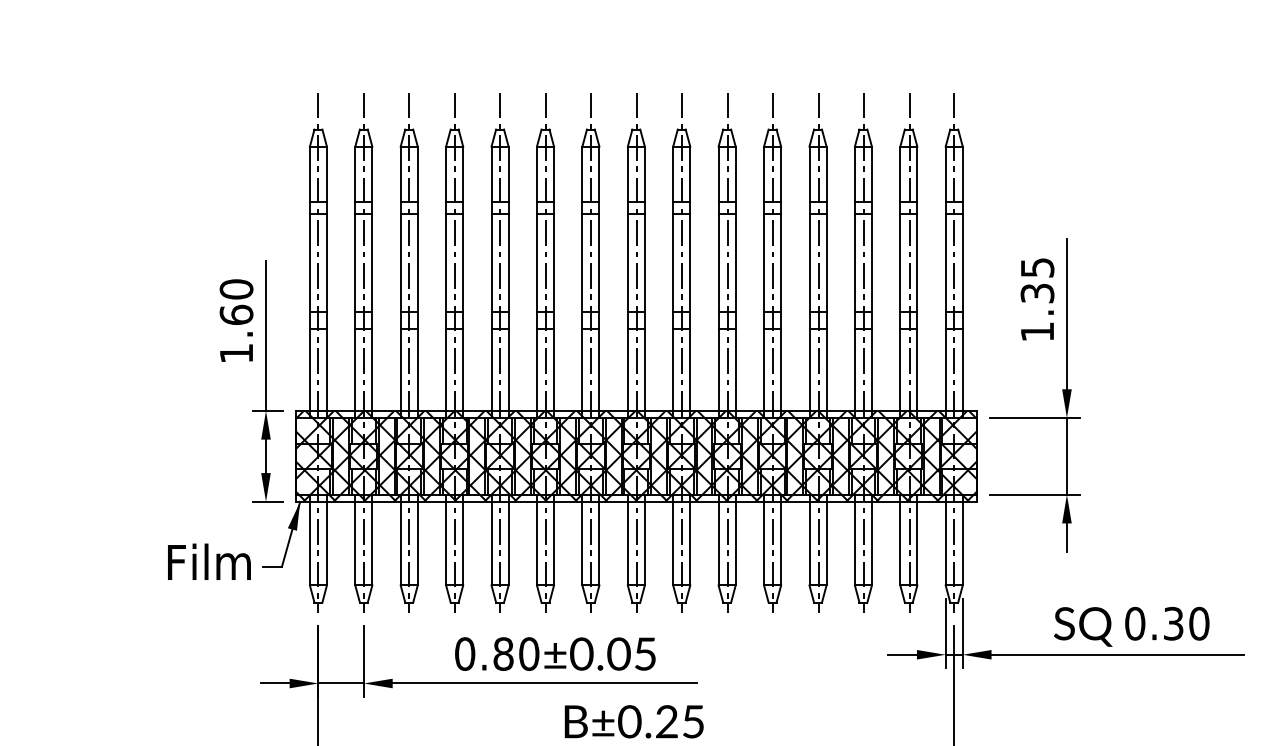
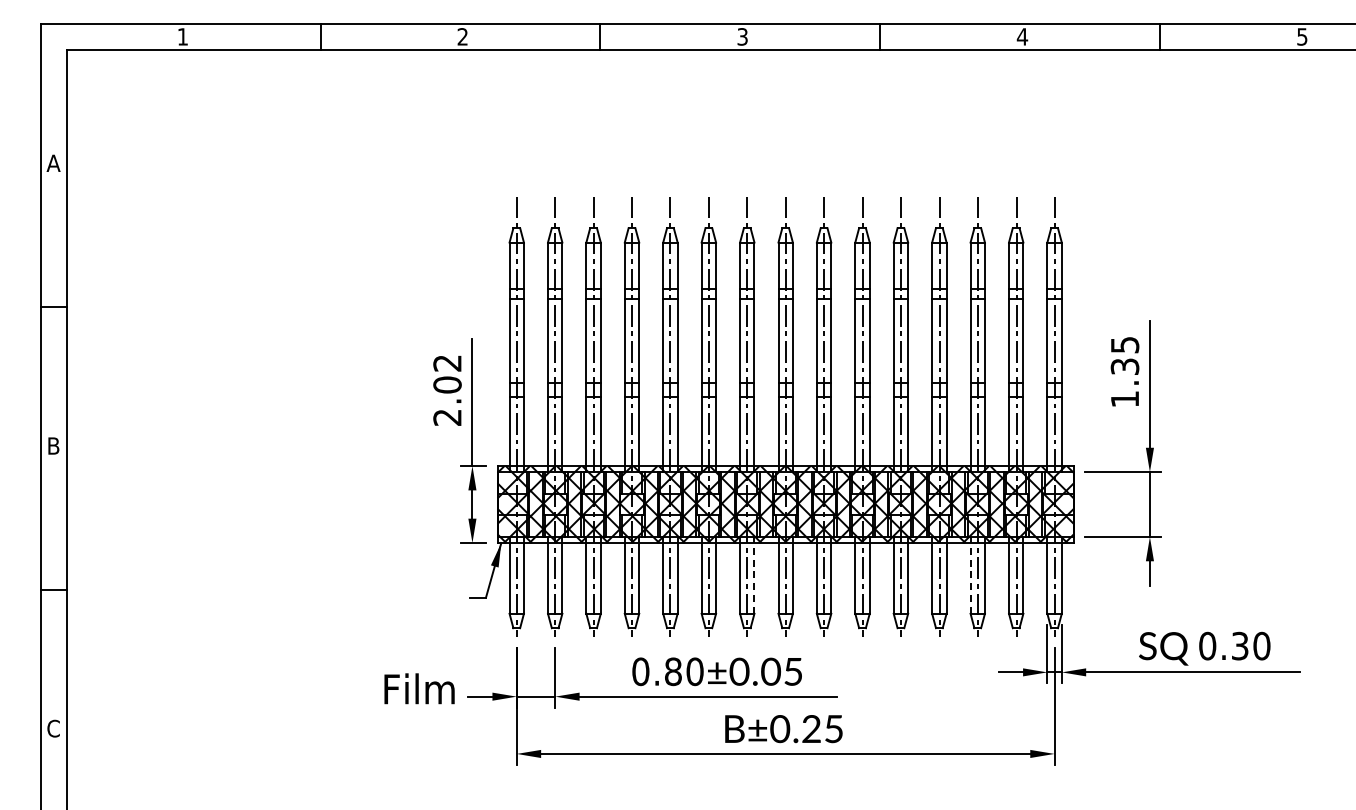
text: (236, 320) -> (447, 389), 1.60 -> 2.02
line: (599, 539) -> (754, 574), solid -> dashed
line: (854, 539) -> (970, 574), solid -> dashed
text: (209, 561) -> (419, 688), moved

